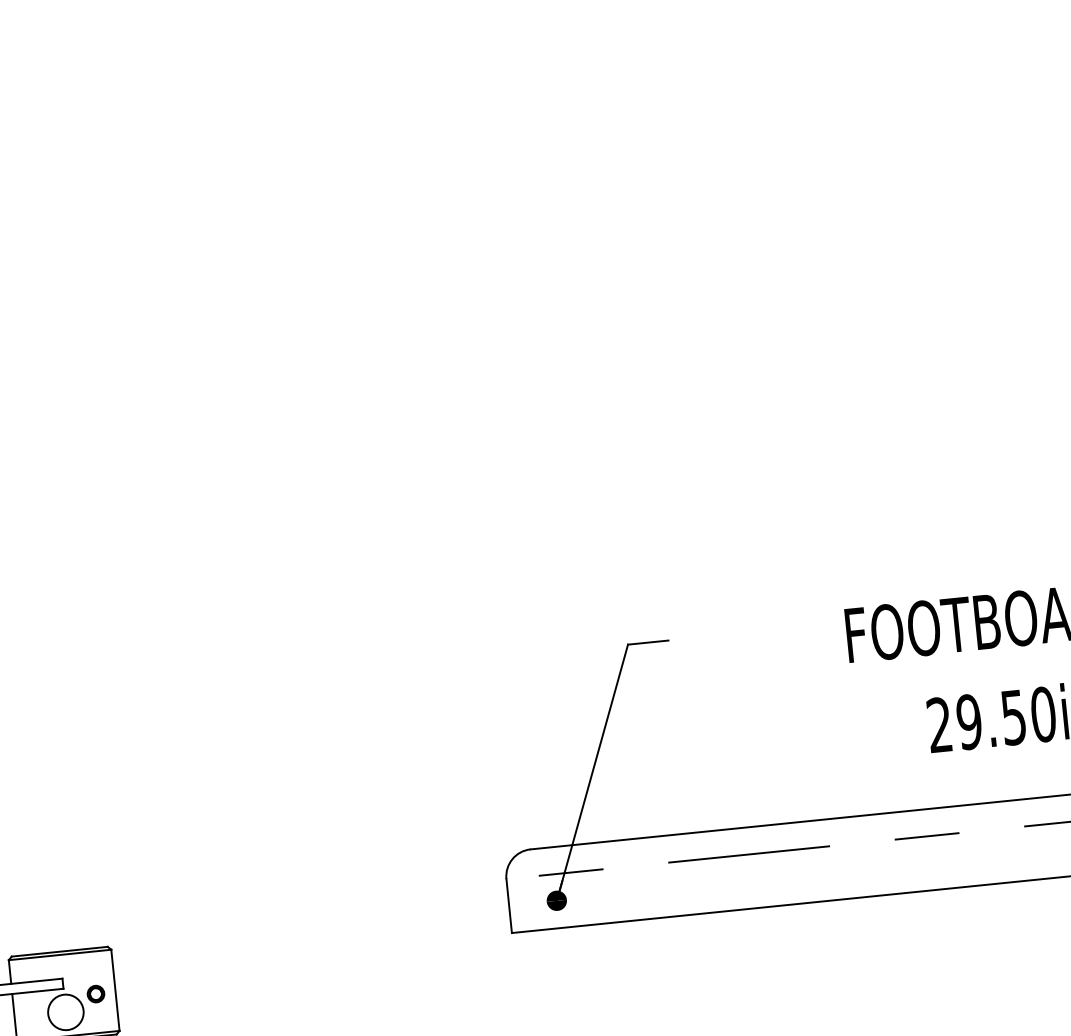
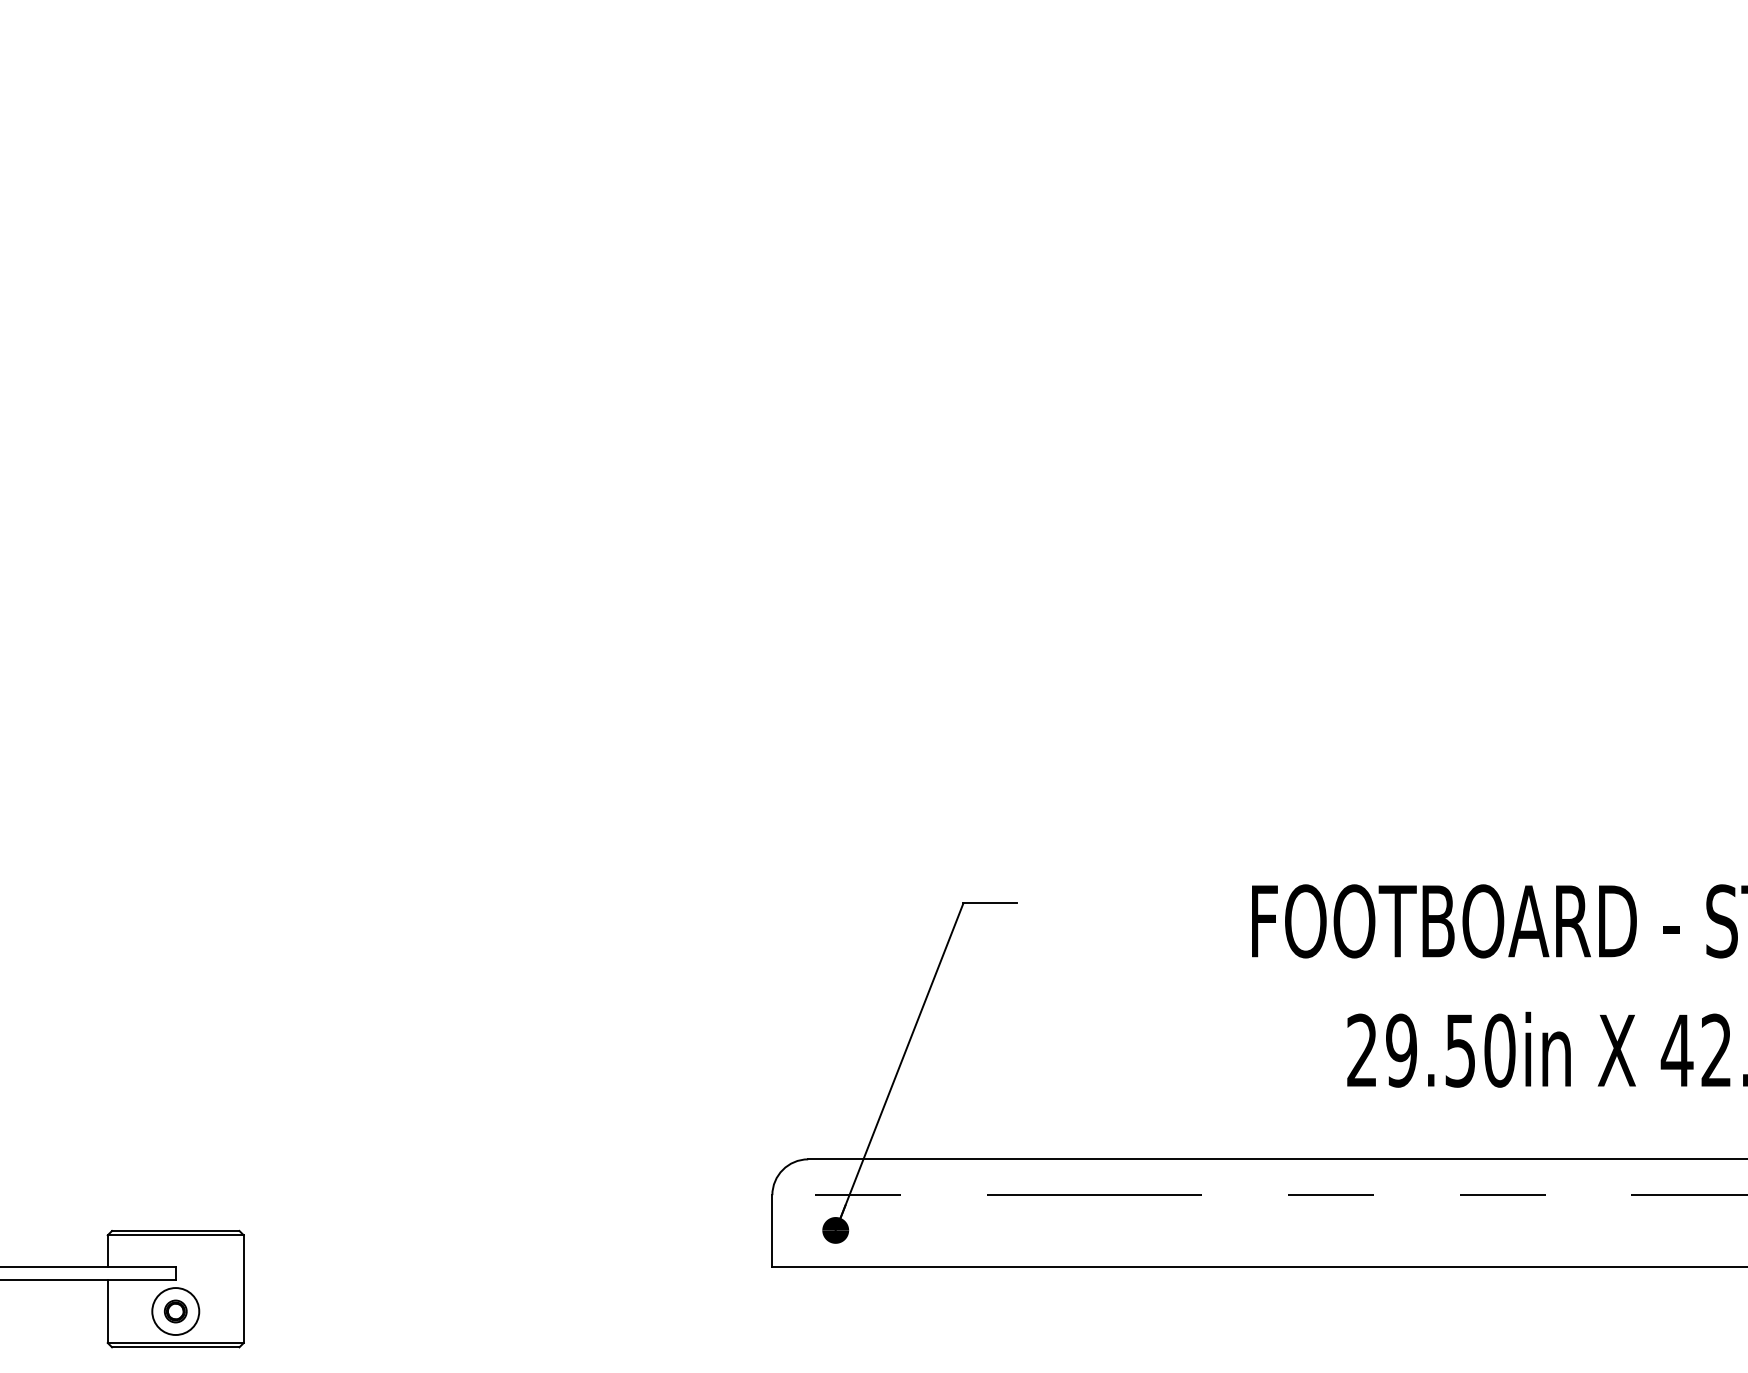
part: (95, 994) -> (175, 1311), moved

